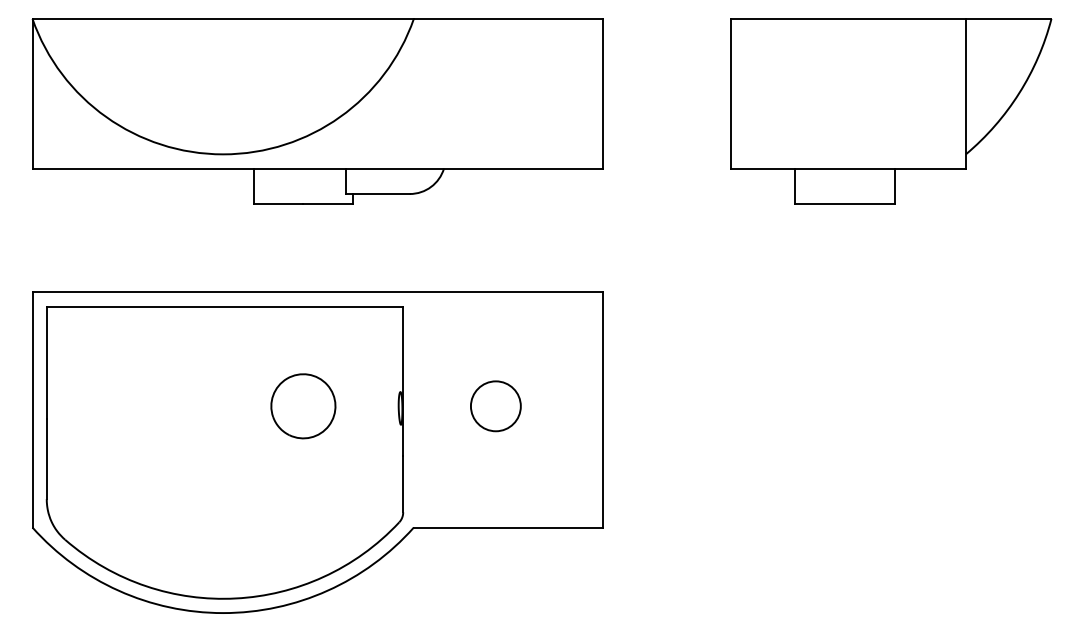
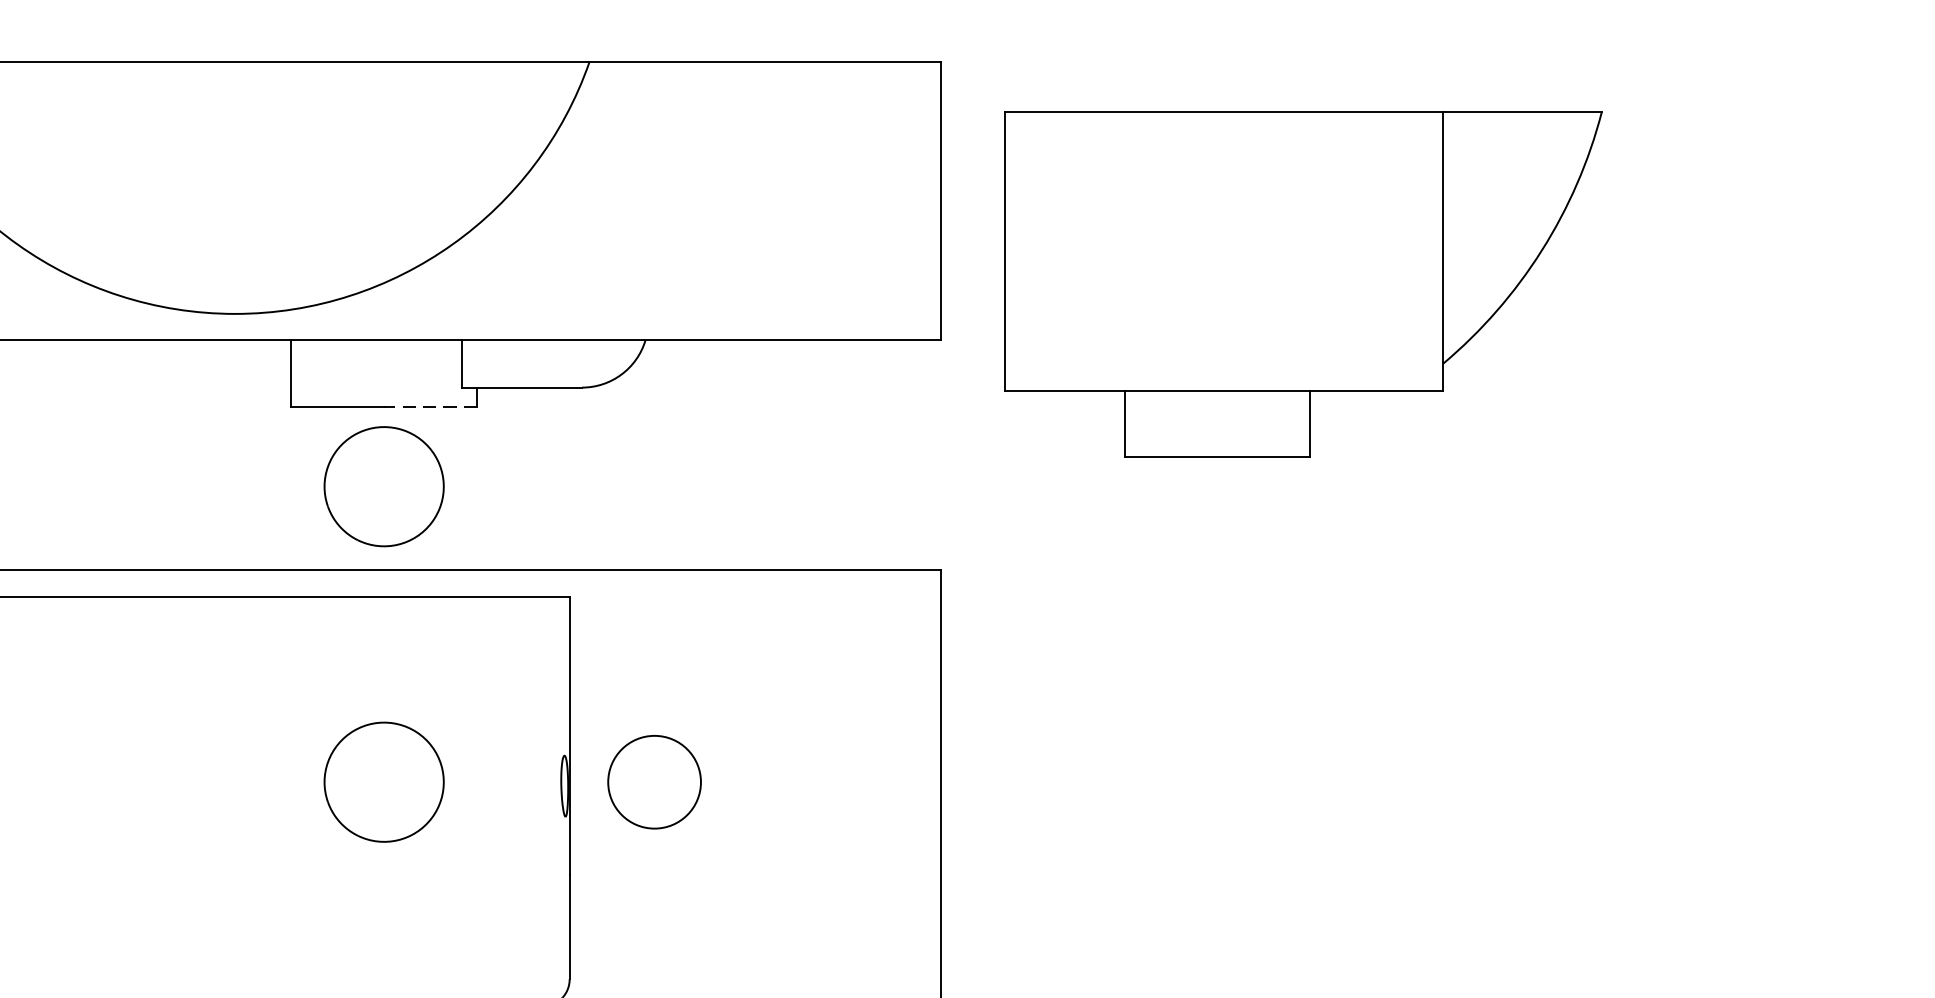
part: (891, 111) -> (1304, 284), moved
line: (328, 204) -> (430, 407), solid -> dashed
part: (303, 247) -> (384, 487), added
circle: (495, 406) -> (653, 782), moved

